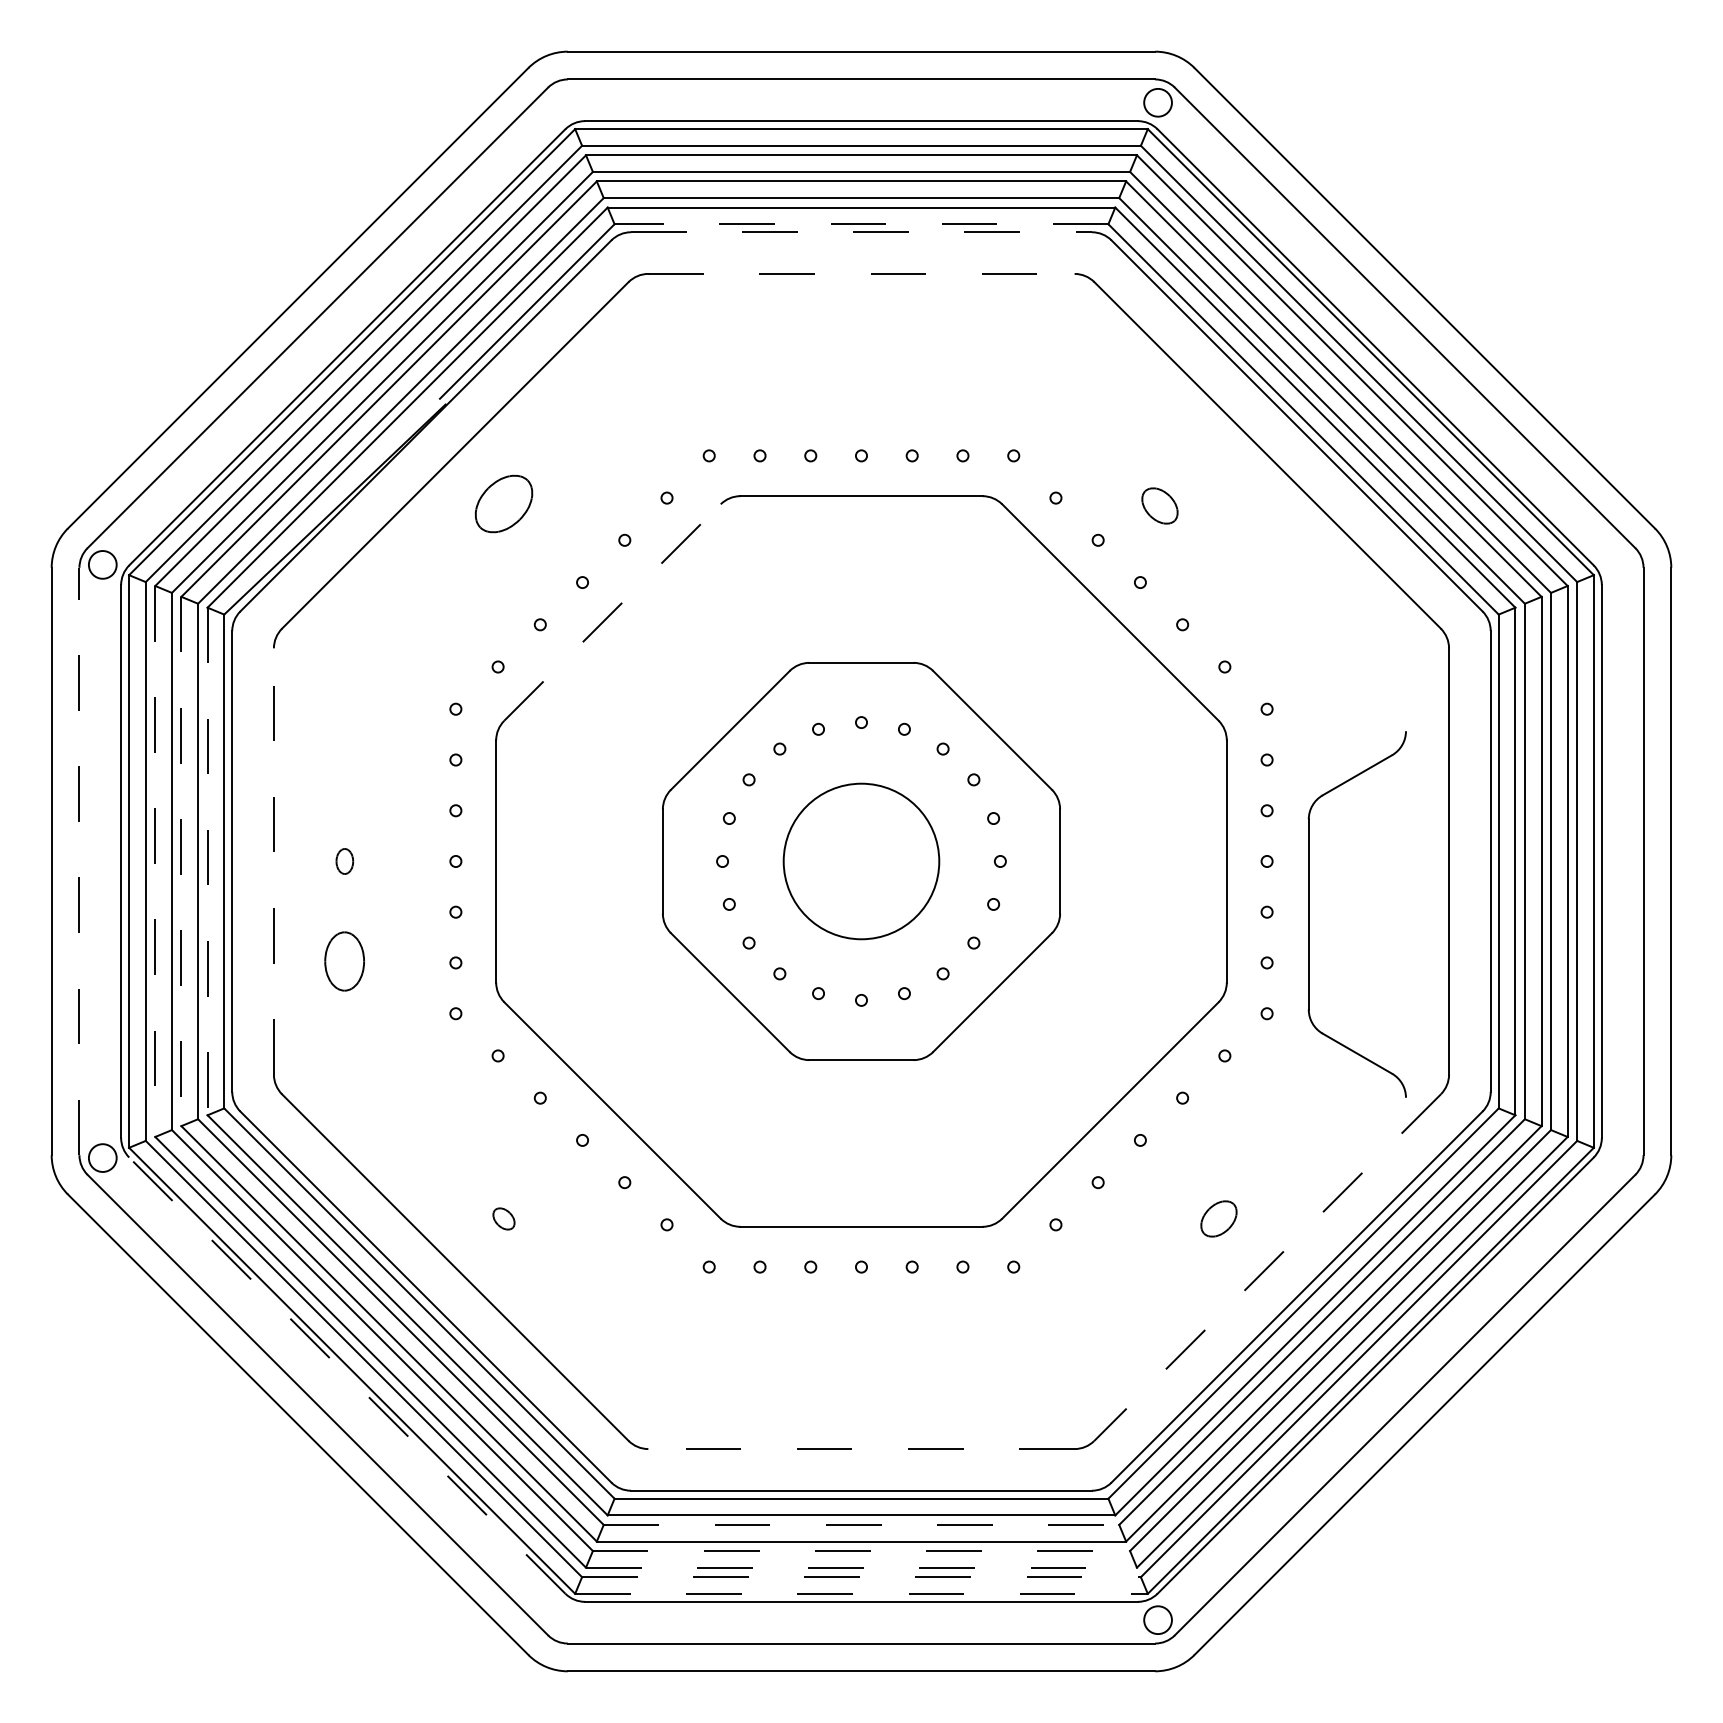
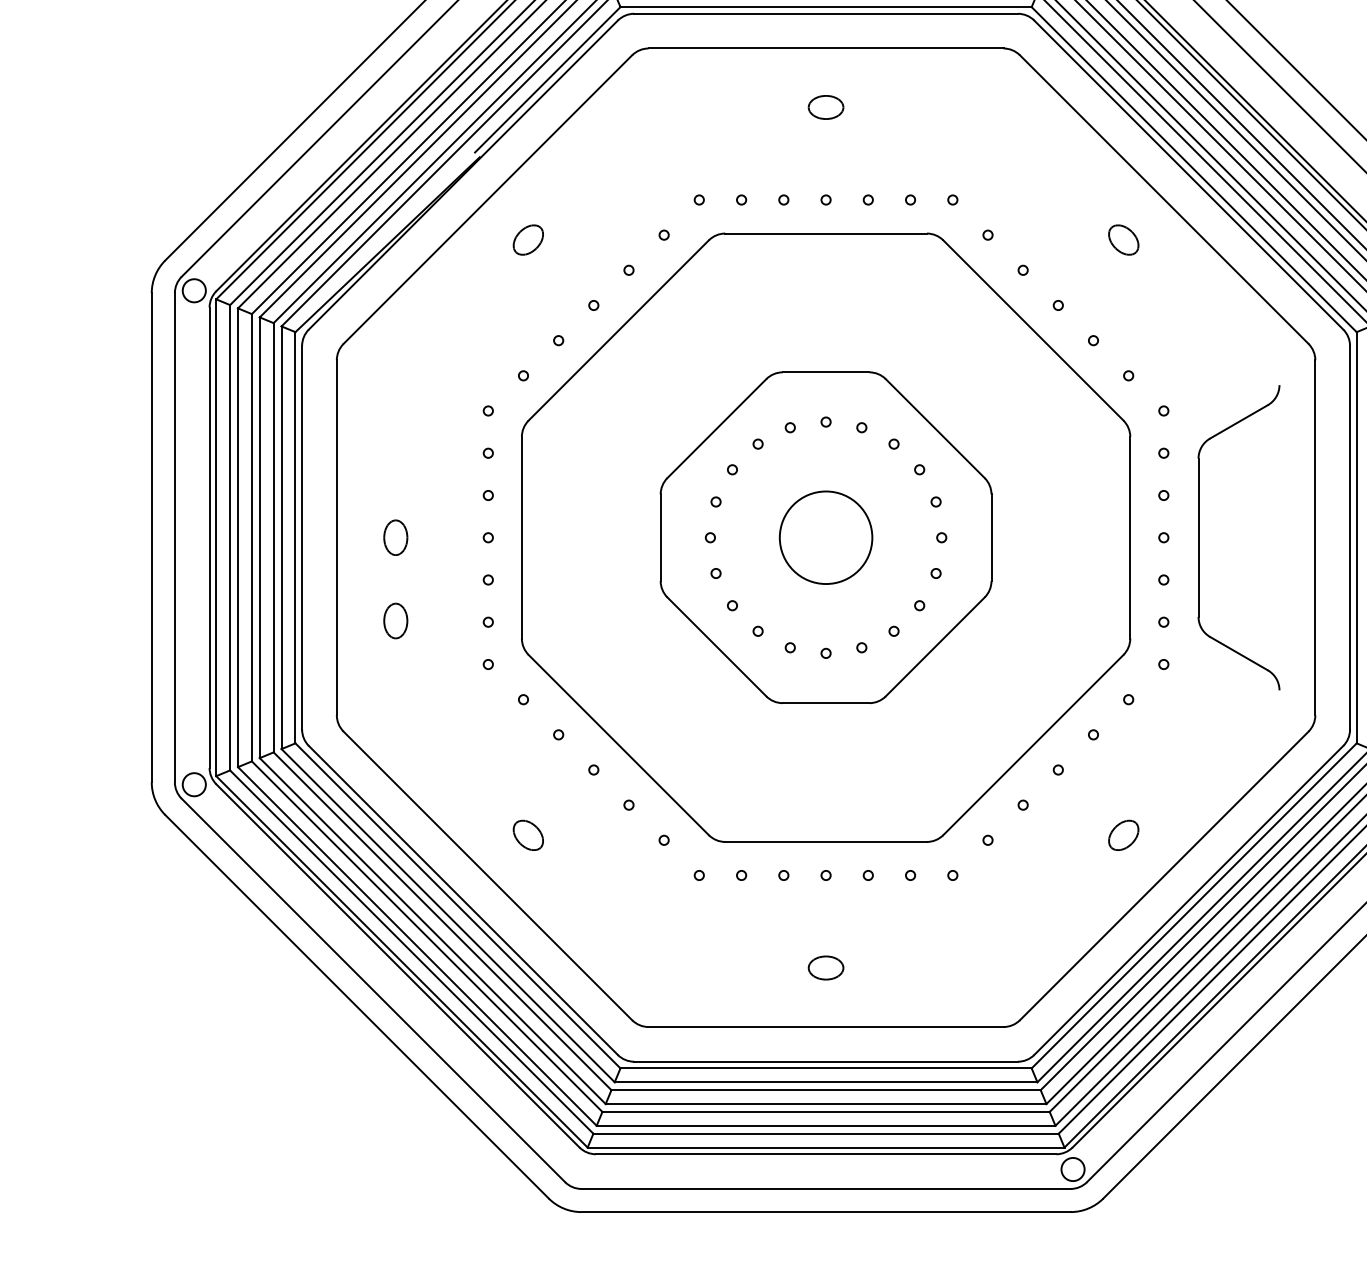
line: (861, 224) -> (826, 7), dashed -> solid
line: (861, 232) -> (826, 13), dashed -> solid
line: (861, 273) -> (826, 48), dashed -> solid
part: (861, 344) -> (826, 107), added
part: (503, 503) -> (527, 239), size x0.62
part: (1159, 505) -> (1123, 239), moved
line: (612, 612) -> (618, 330), dashed -> solid
line: (79, 861) -> (174, 537), dashed -> solid
line: (155, 861) -> (238, 537), dashed -> solid
line: (181, 861) -> (259, 537), dashed -> solid
line: (207, 861) -> (281, 537), dashed -> solid
line: (273, 861) -> (336, 537), dashed -> solid
part: (344, 861) -> (395, 537), size x1.67
circle: (861, 861) -> (826, 537), size x0.71
part: (1309, 914) -> (1199, 537), moved
part: (344, 961) -> (395, 621), size x0.71
part: (503, 1218) -> (527, 835), size x1.67
line: (1267, 1267) -> (1164, 875), dashed -> solid
line: (346, 1375) -> (397, 965), dashed -> solid
part: (861, 1377) -> (826, 967), added
line: (861, 1449) -> (826, 1027), dashed -> solid
line: (861, 1524) -> (826, 1089), dashed -> solid
line: (861, 1551) -> (826, 1112), dashed -> solid
line: (861, 1567) -> (826, 1125), dashed -> solid
line: (861, 1577) -> (826, 1133), dashed -> solid
line: (861, 1593) -> (826, 1147), dashed -> solid

